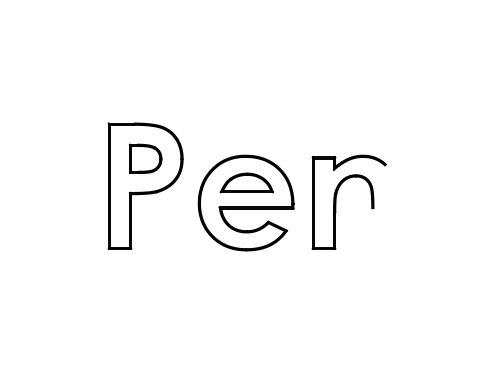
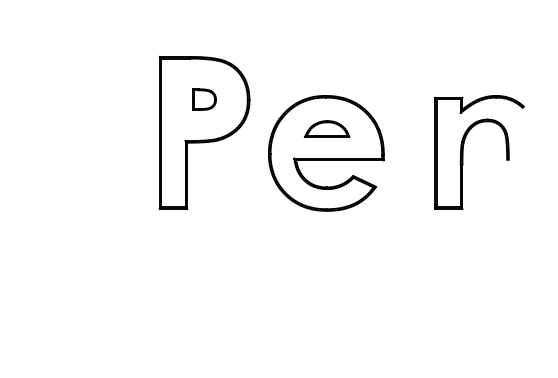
part: (145, 158) -> (204, 99), size x0.6
part: (246, 182) -> (326, 128), size x0.7
part: (336, 201) -> (463, 151), moved

